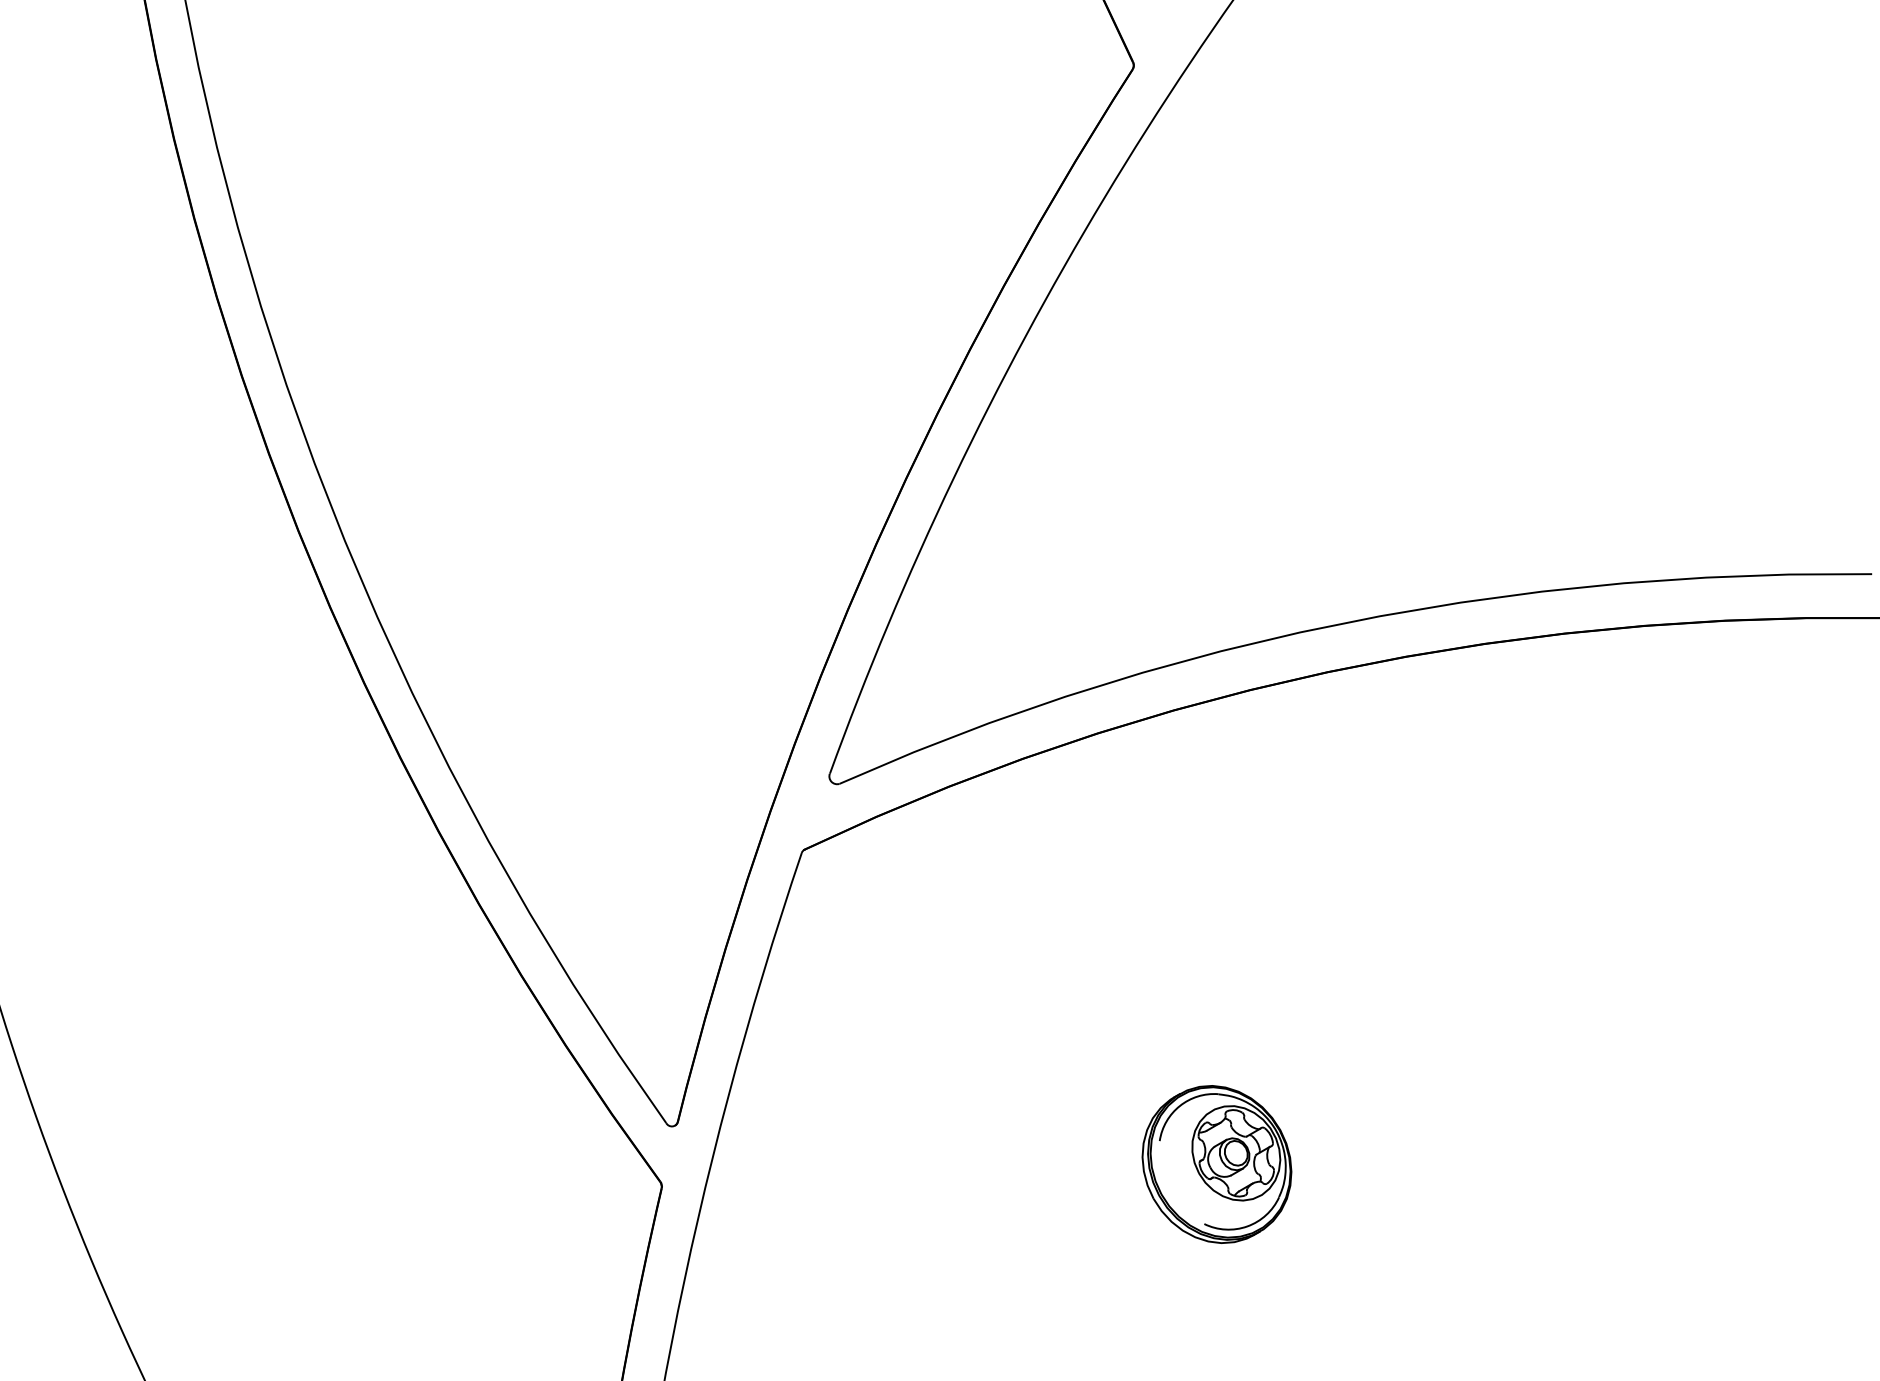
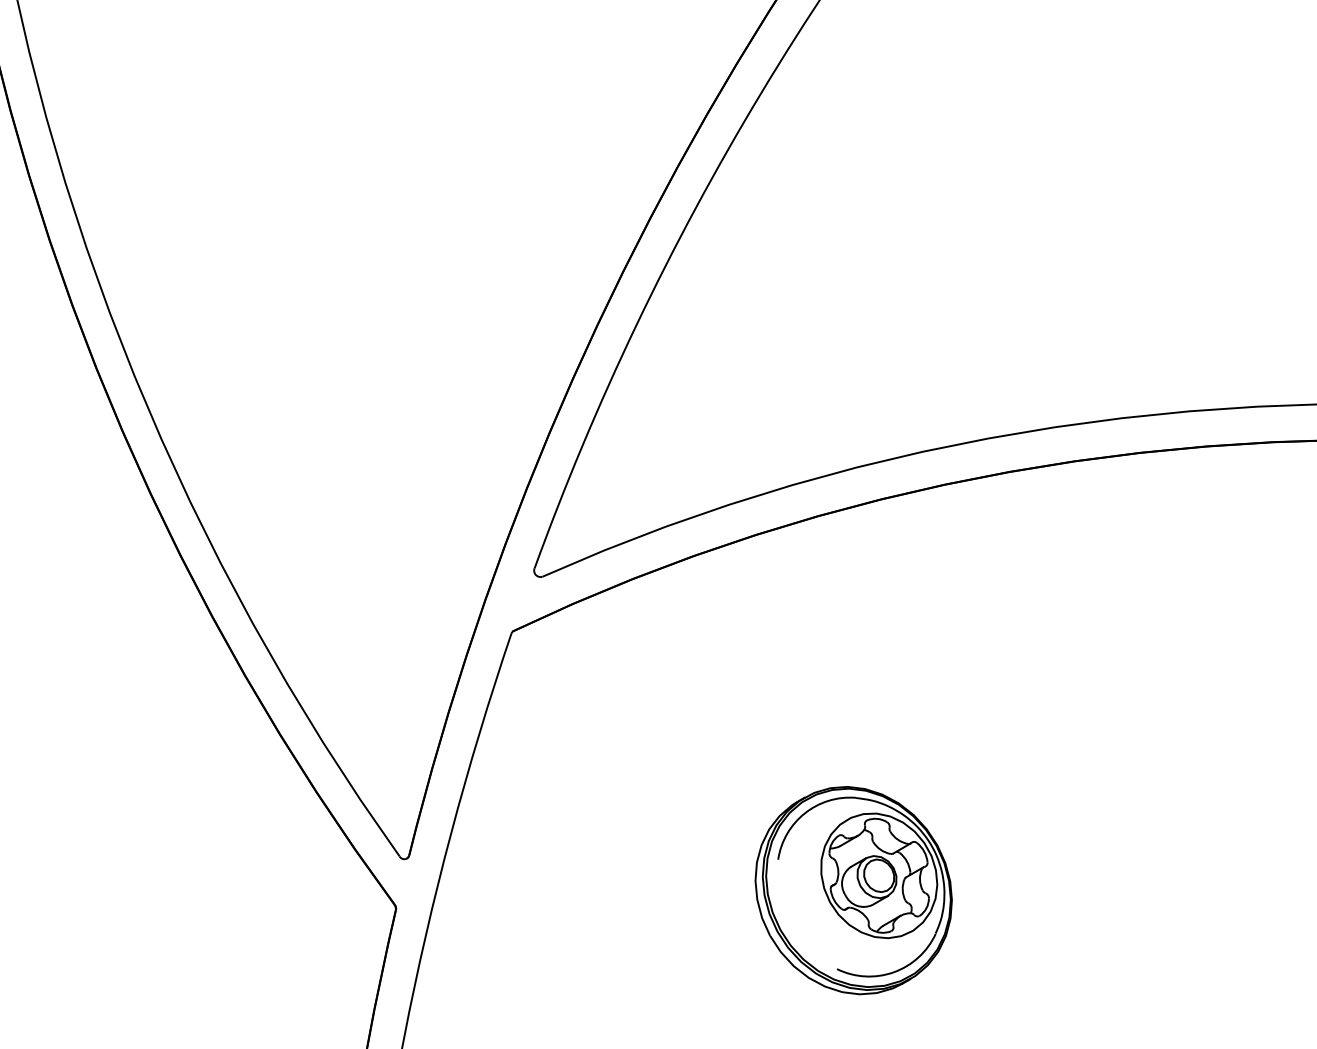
part: (1216, 1164) -> (853, 890), size x1.6

